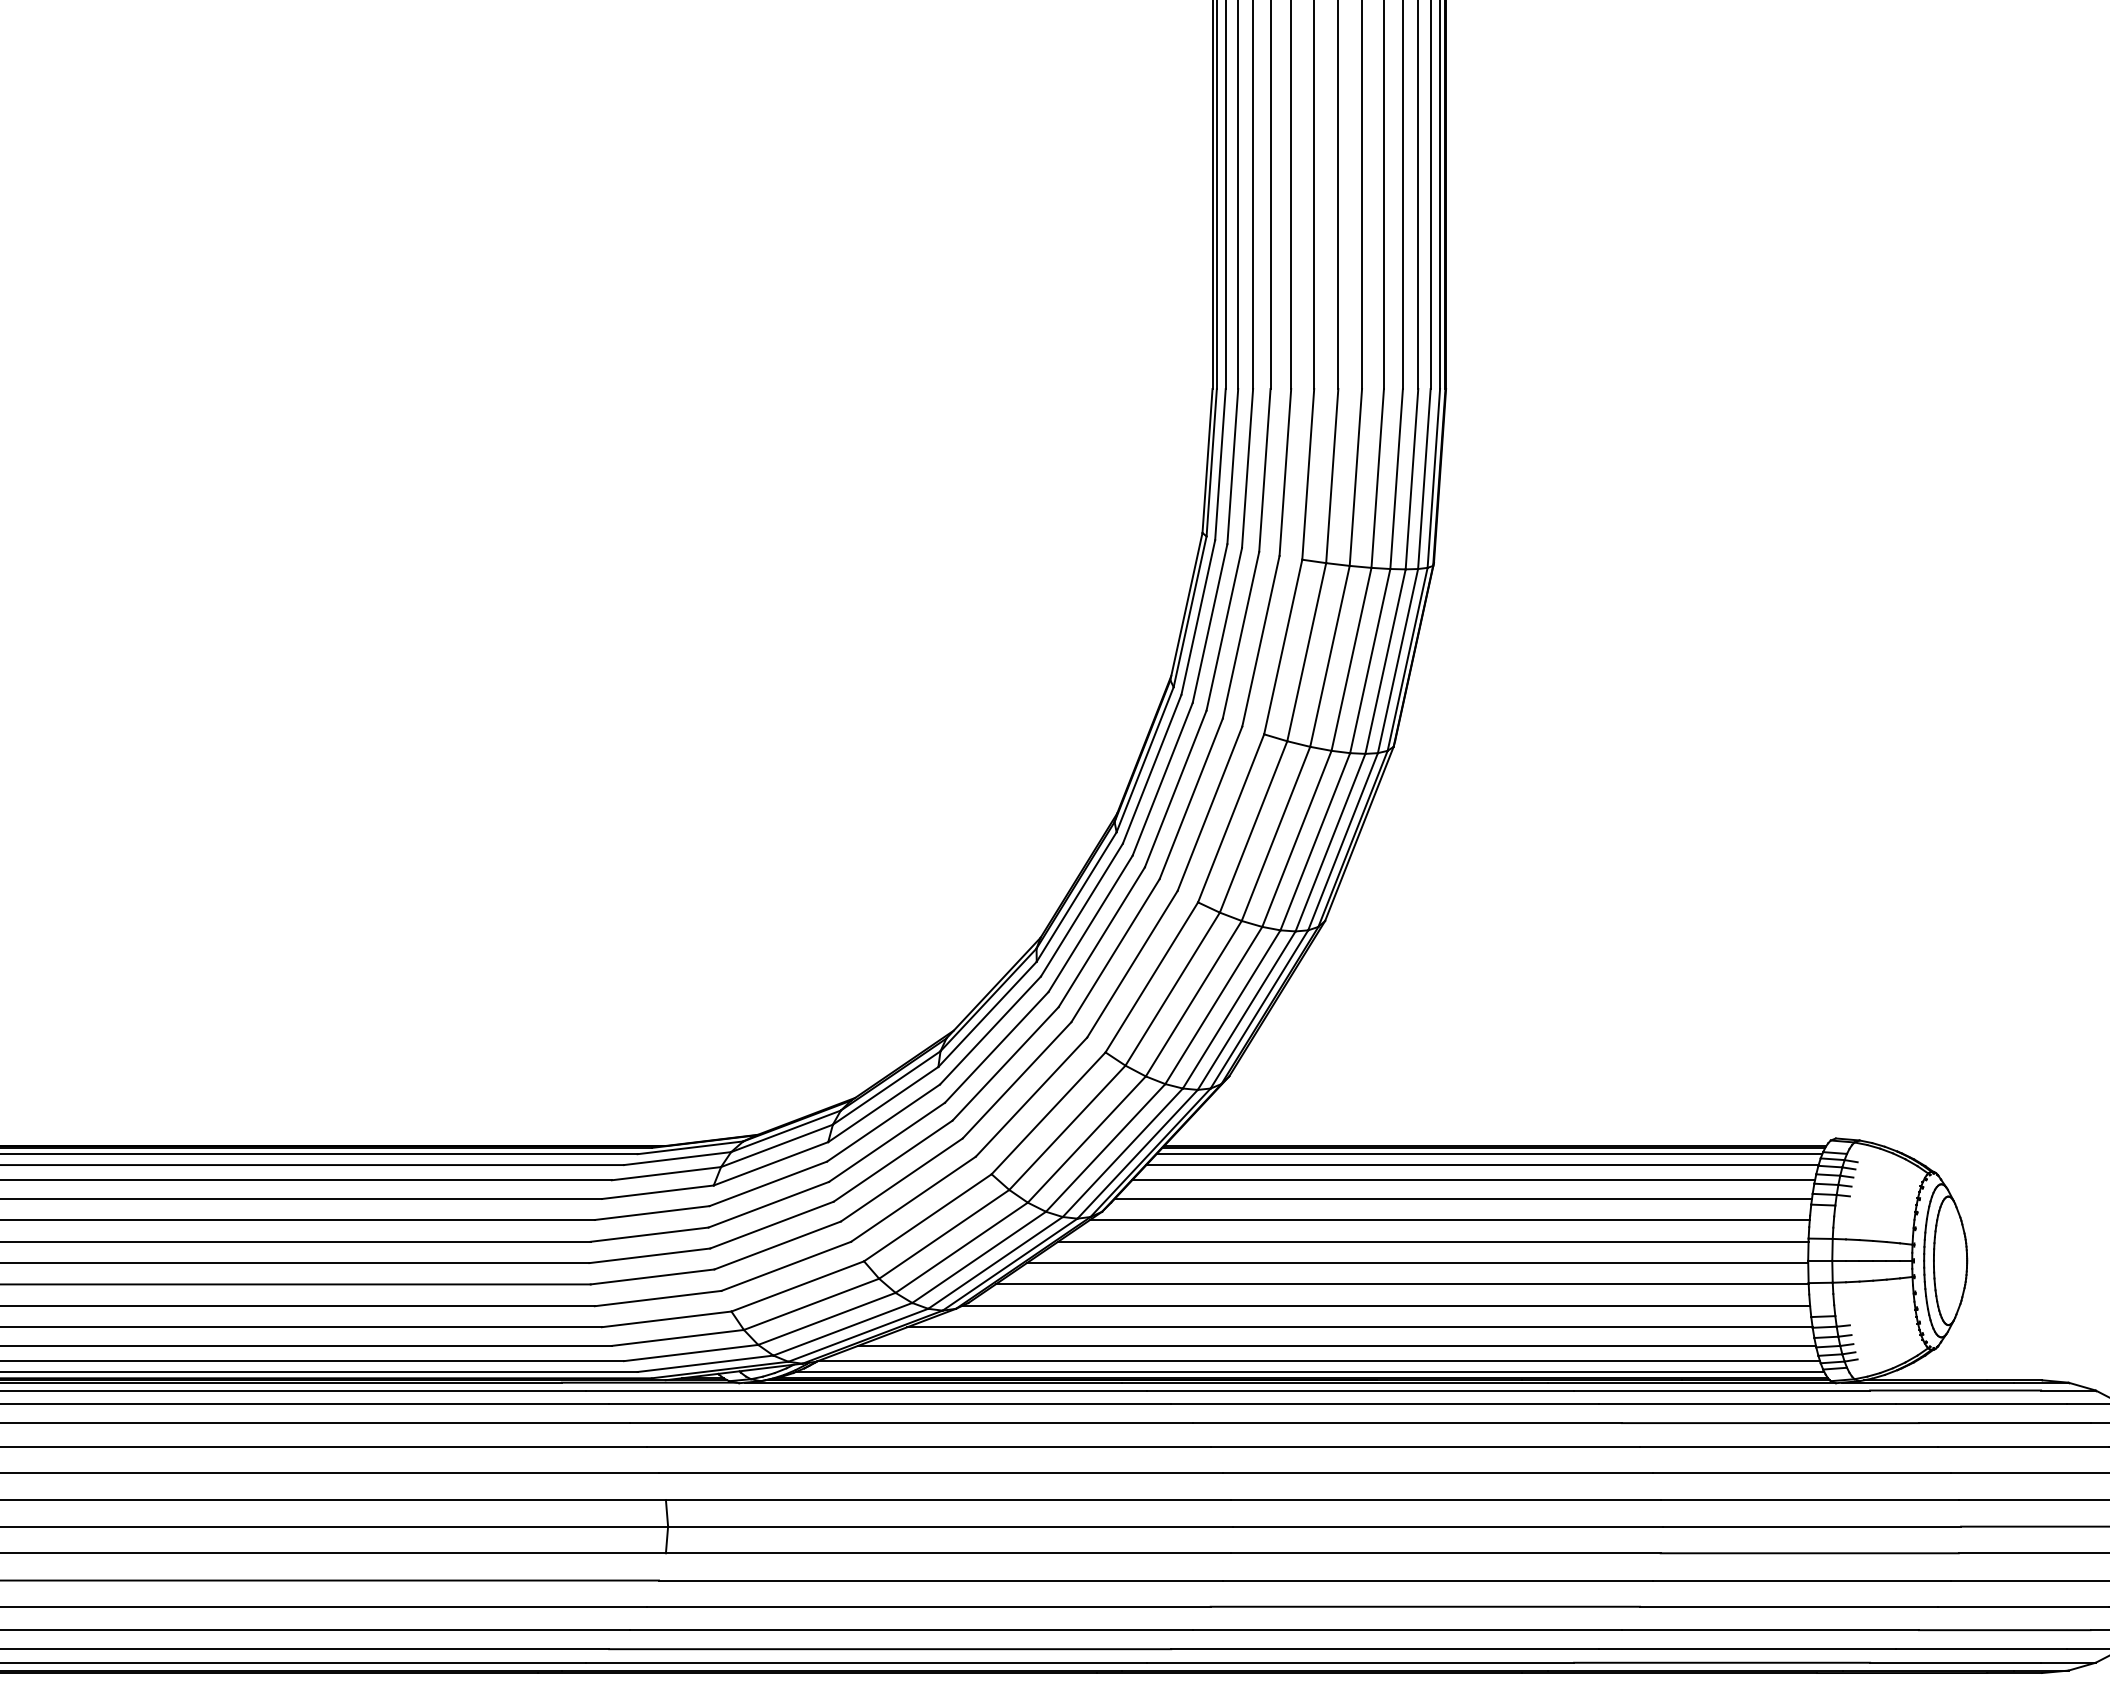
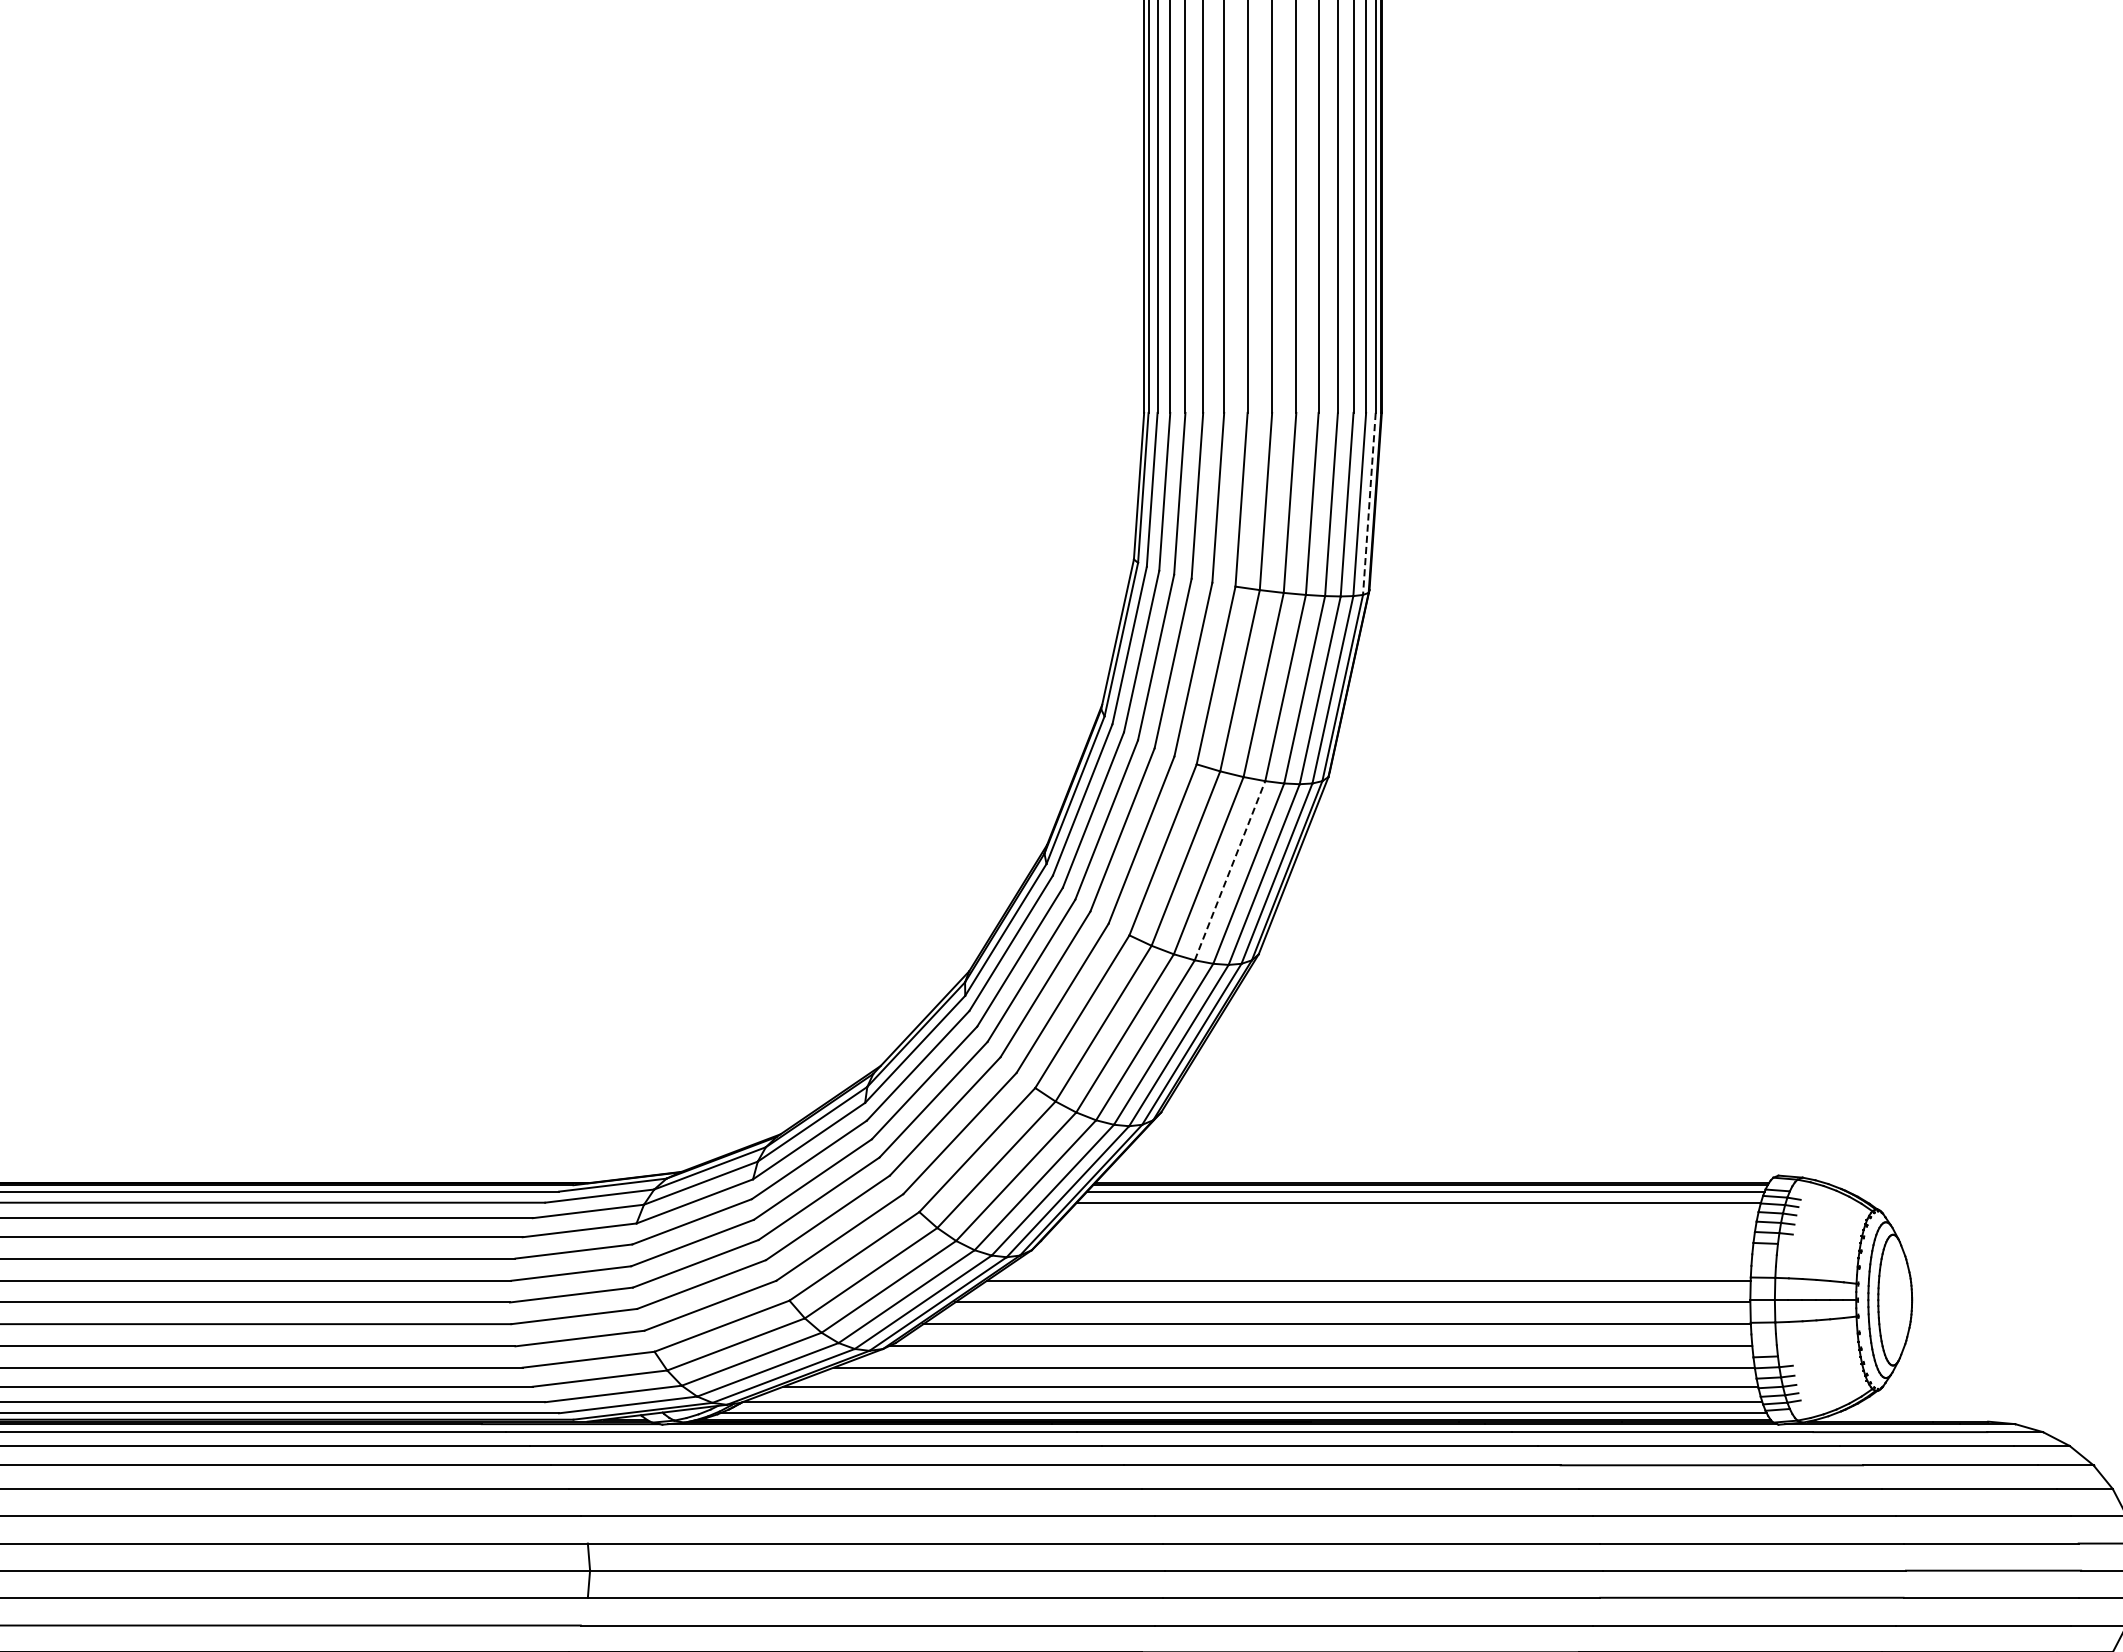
line: (1433, 478) -> (1369, 503), solid -> dashed
line: (1296, 838) -> (1229, 870), solid -> dashed
line: (1473, 1180) -> (1409, 1218), removed
line: (1463, 1199) -> (1399, 1237), removed
line: (1449, 1219) -> (1385, 1258), removed

